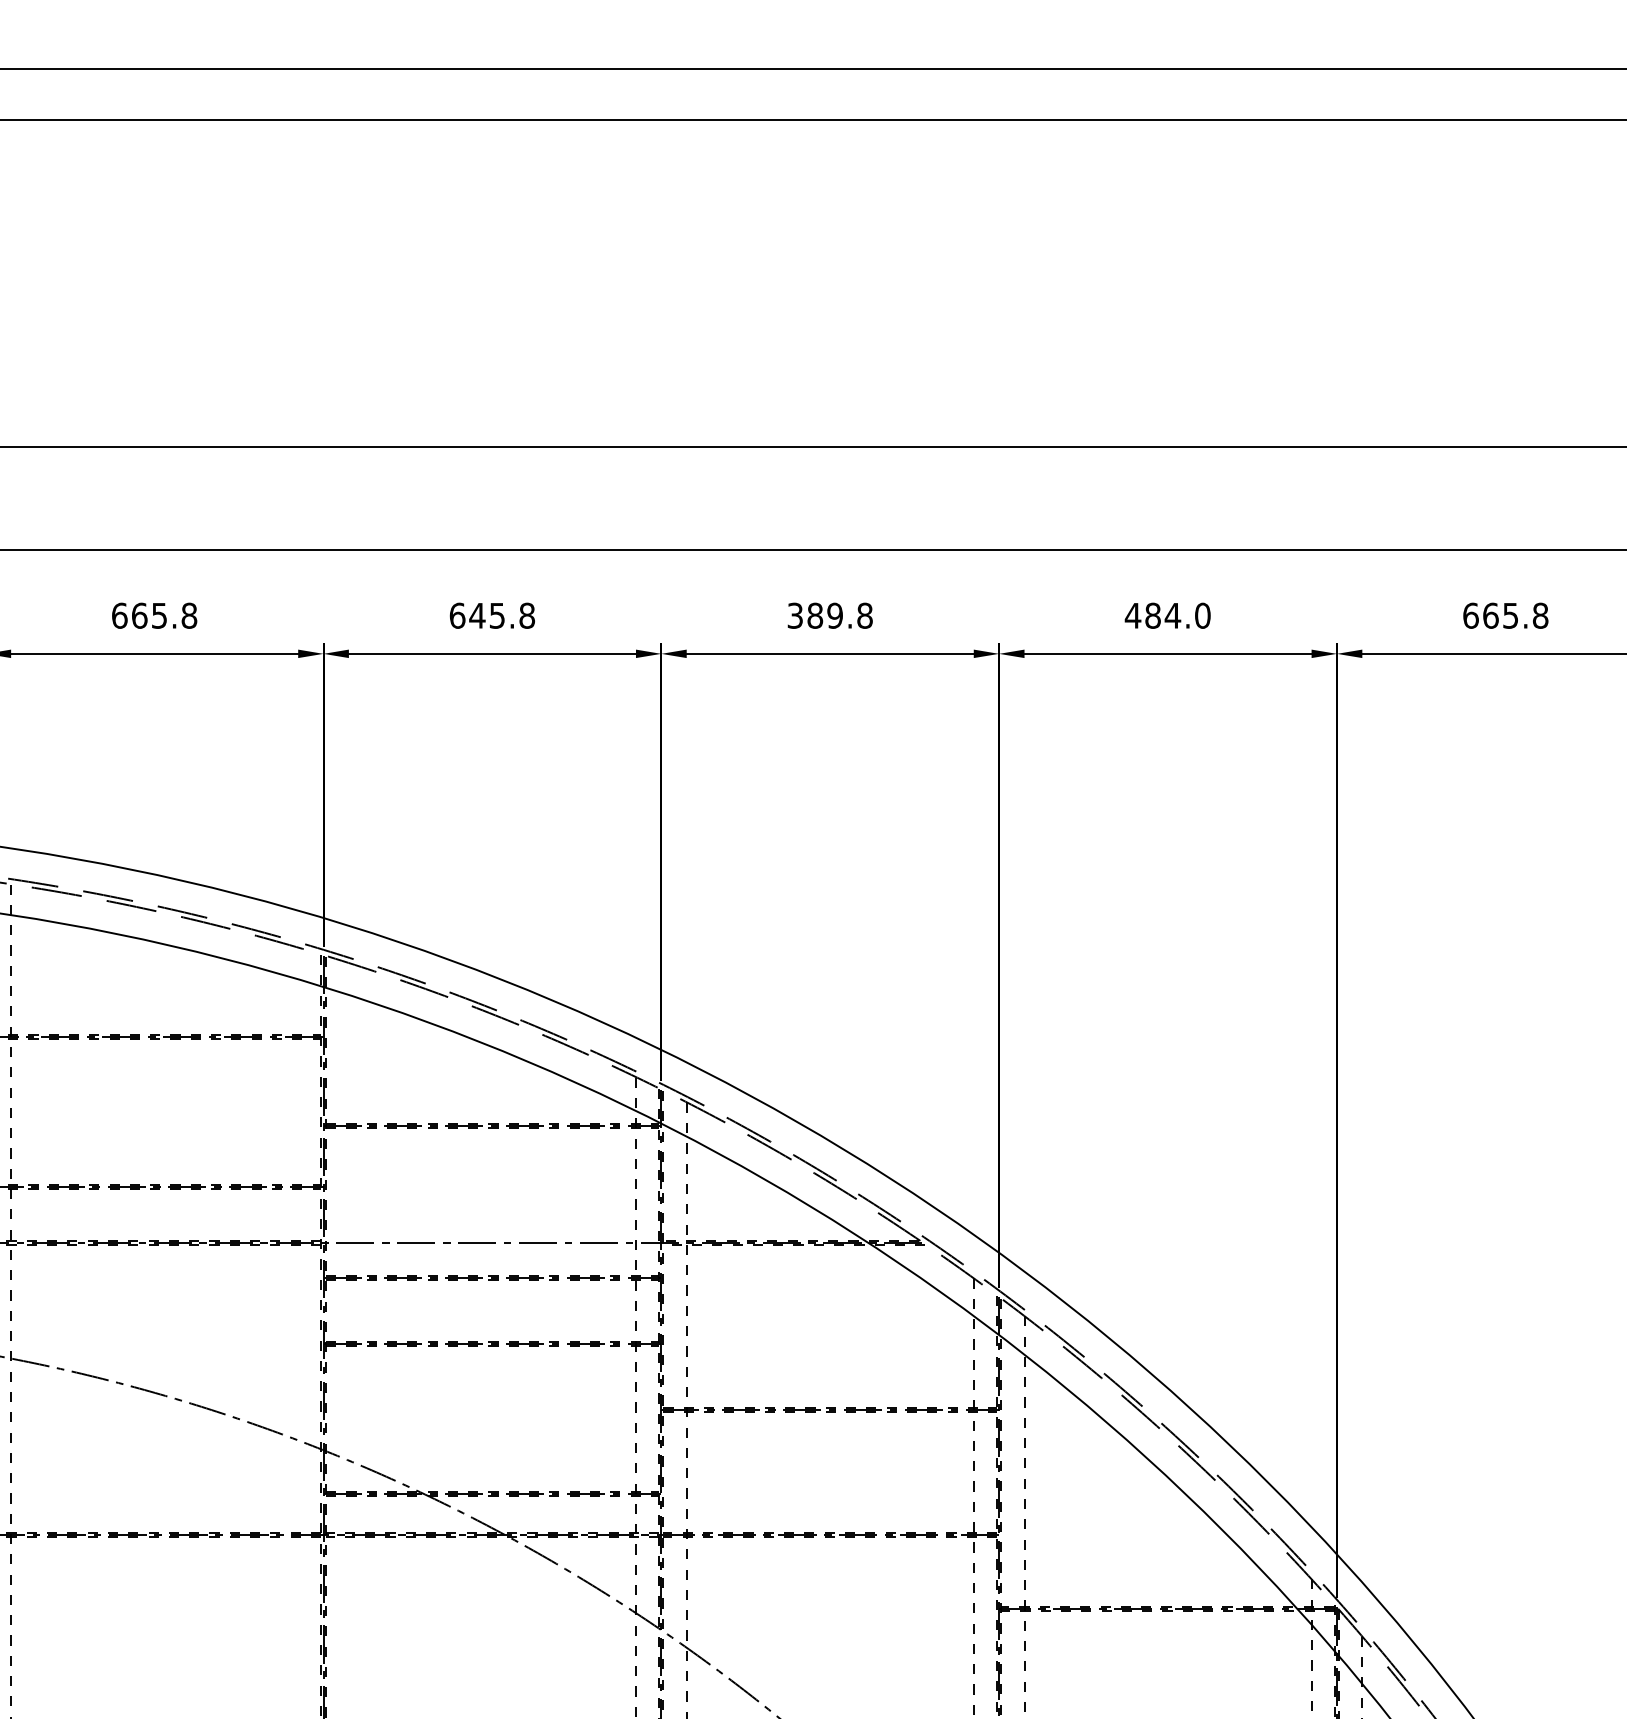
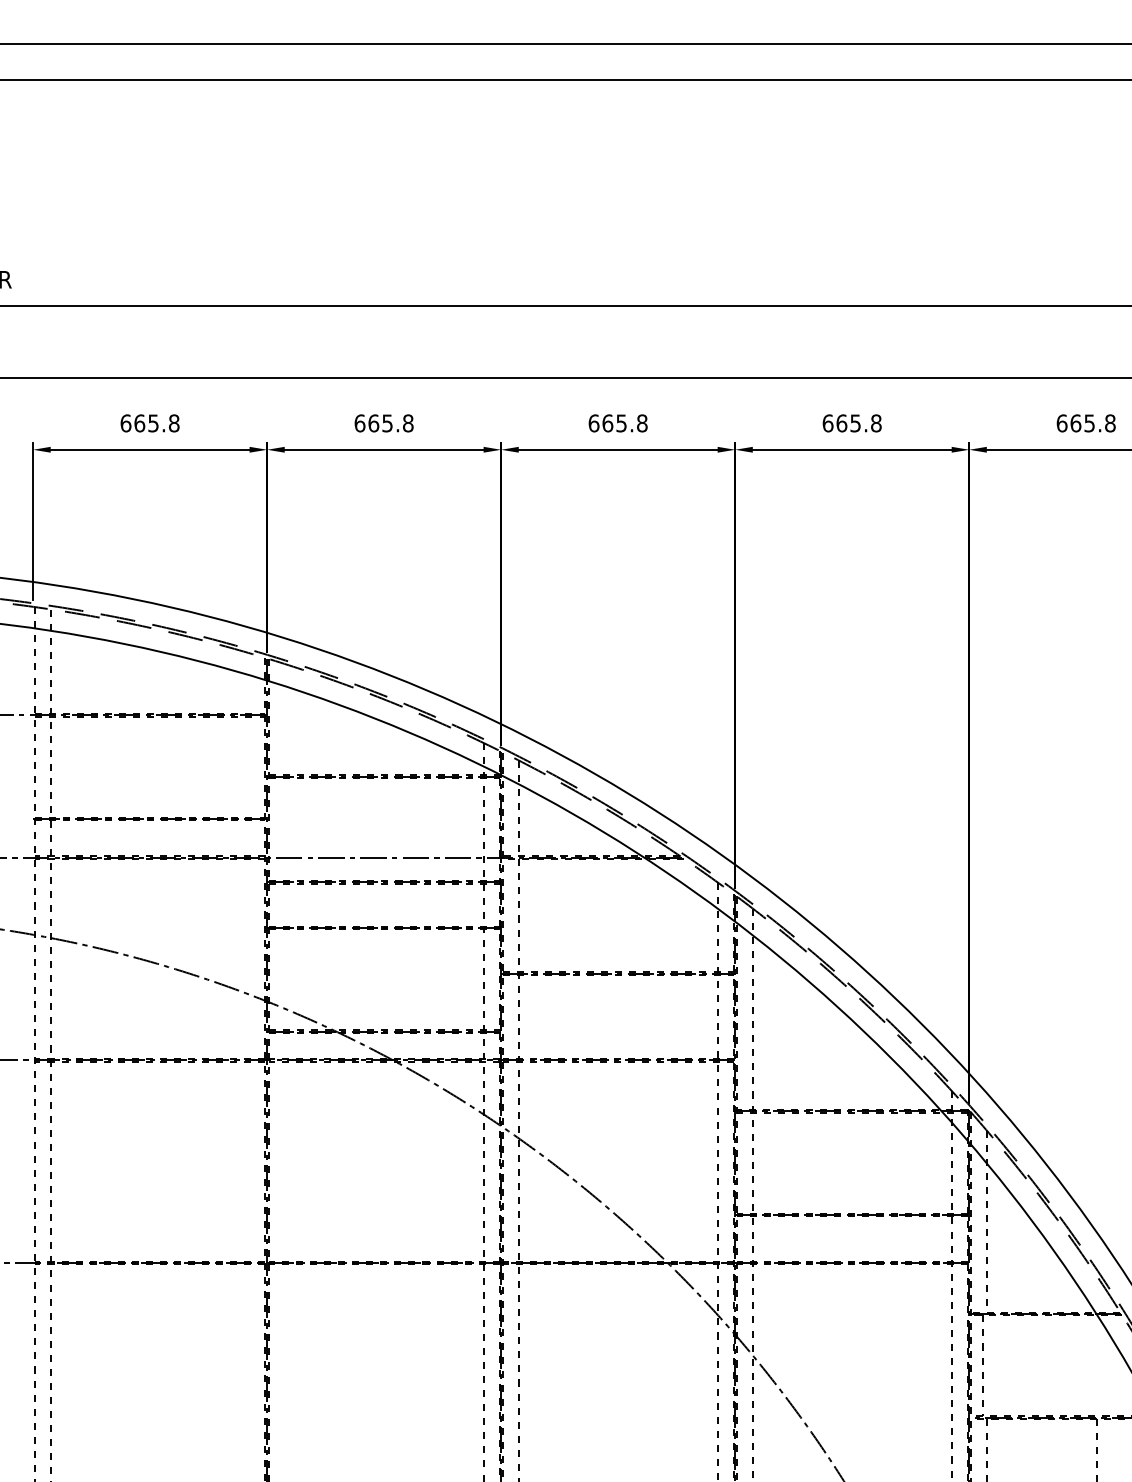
text: (477, 615) -> (373, 423), 645.8 -> 665.8
text: (814, 615) -> (607, 423), 389.8 -> 665.8
text: (1166, 615) -> (851, 423), 484.0 -> 665.8

